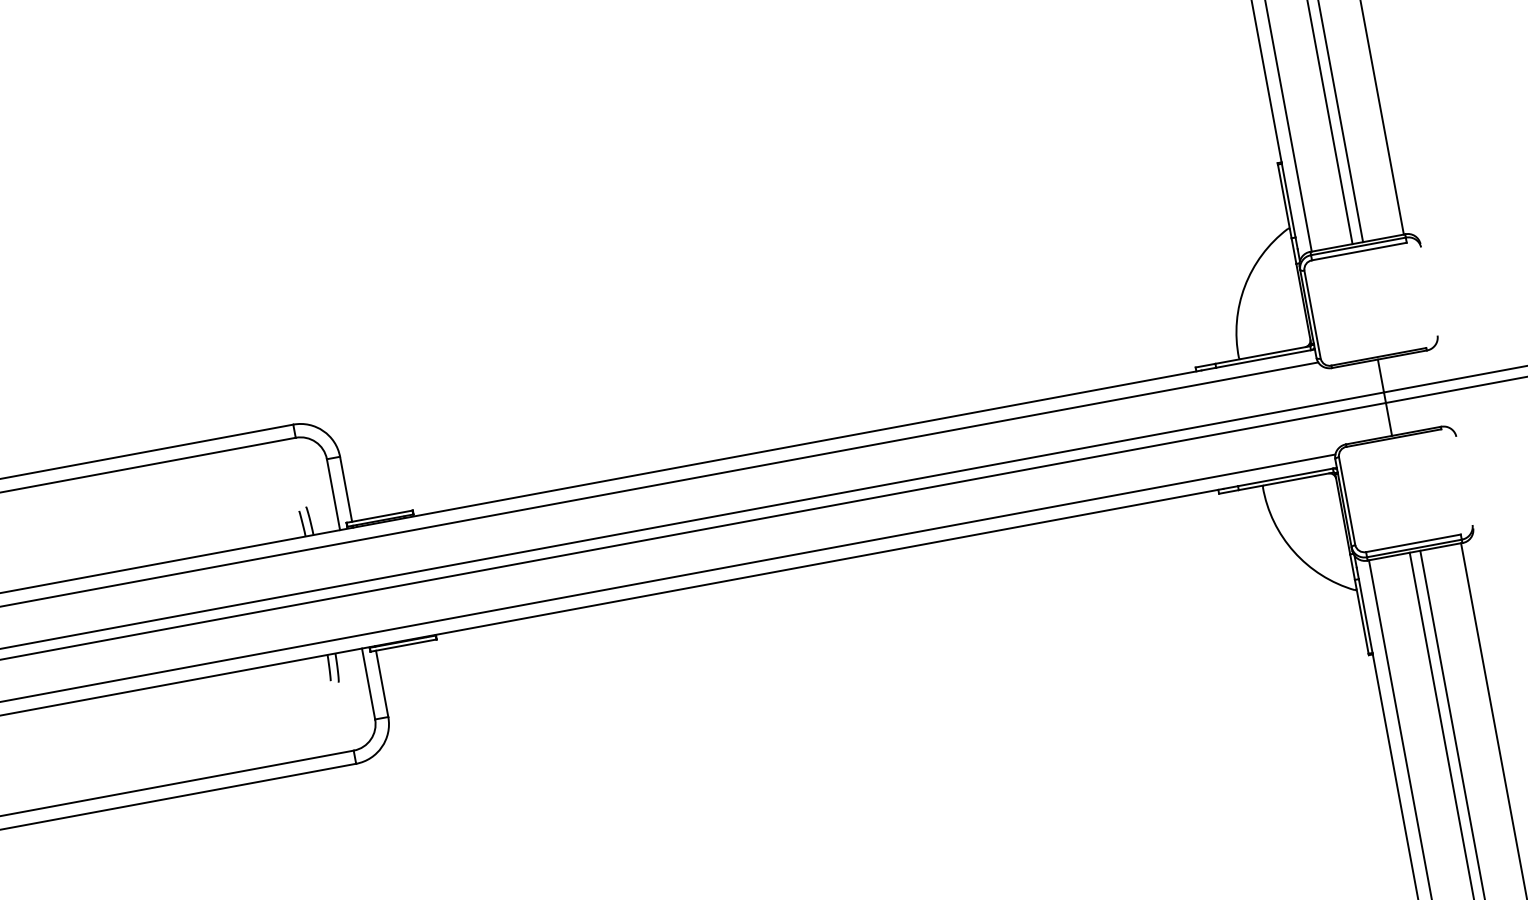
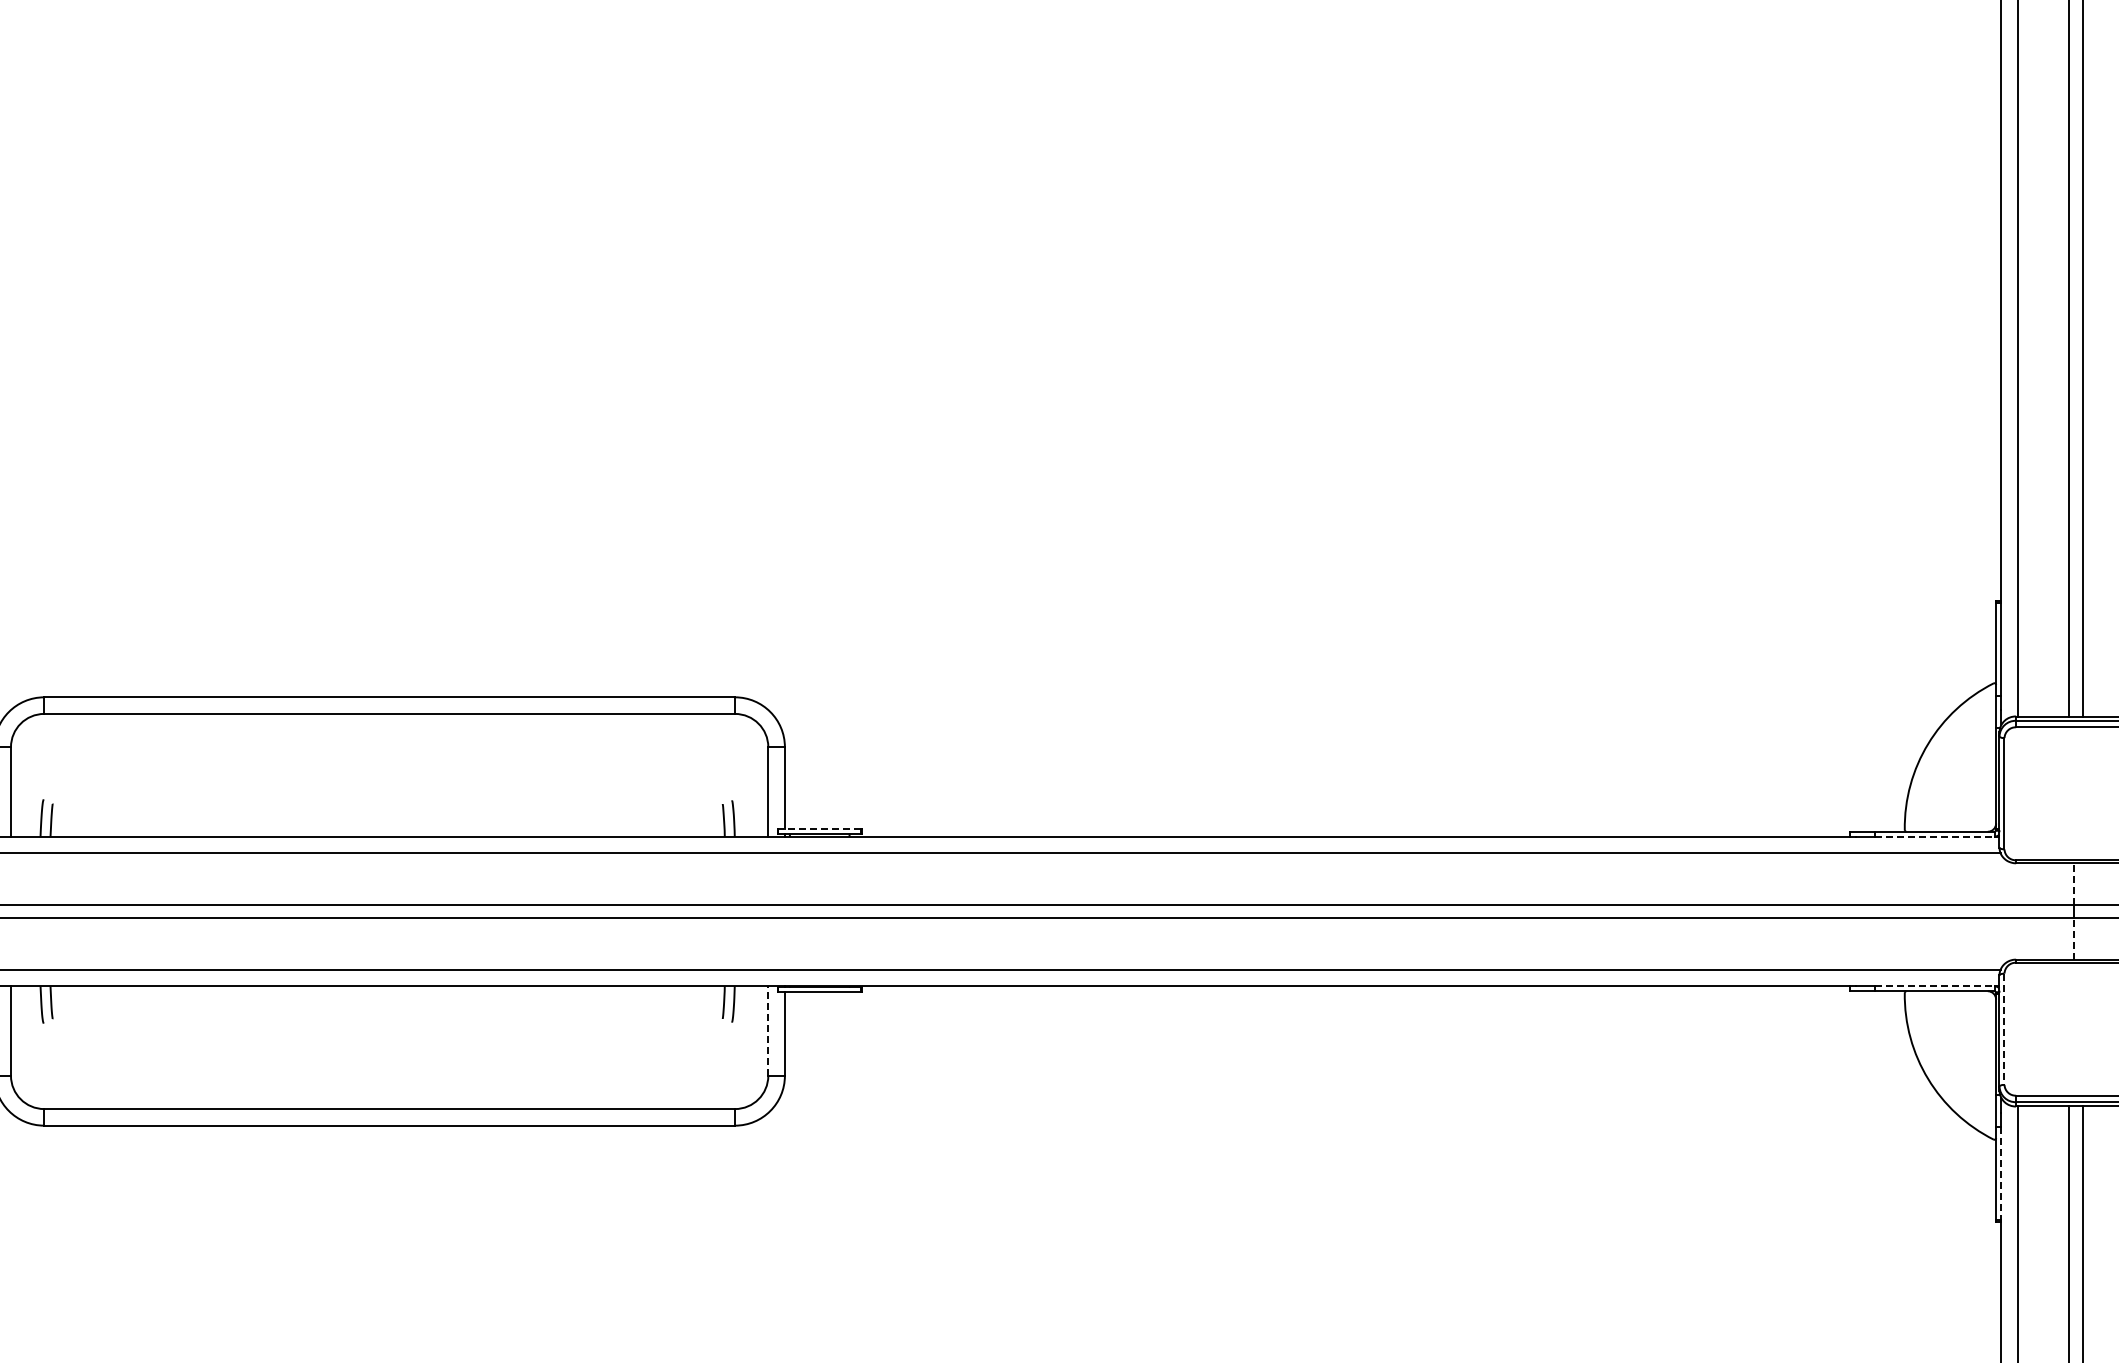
line: (1263, 358) -> (1934, 836), solid -> dashed
line: (1381, 376) -> (2074, 884), solid -> dashed
line: (1389, 419) -> (2074, 938), solid -> dashed
line: (1285, 477) -> (1934, 986), solid -> dashed
line: (1347, 501) -> (2004, 1029), solid -> dashed
line: (379, 516) -> (819, 829), solid -> dashed
line: (1365, 615) -> (2001, 1173), solid -> dashed
line: (368, 684) -> (768, 1031), solid -> dashed

